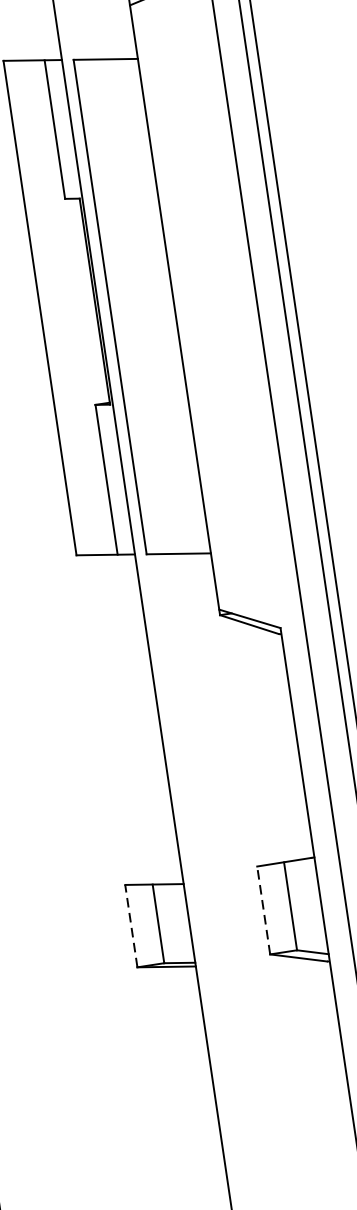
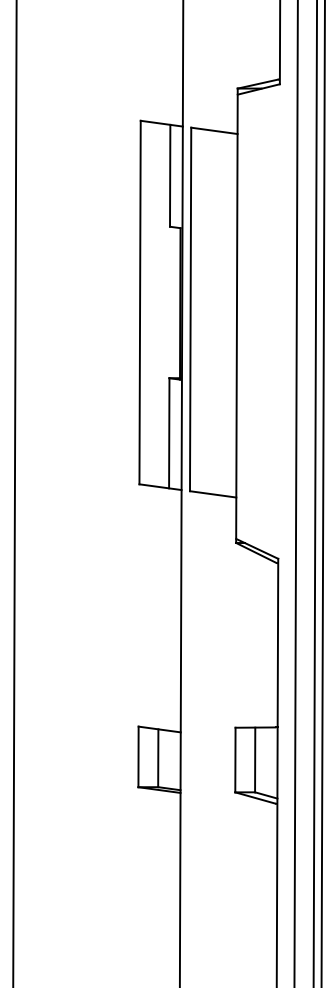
line: (263, 909) -> (235, 759), dashed -> solid
line: (131, 925) -> (138, 756), dashed -> solid

